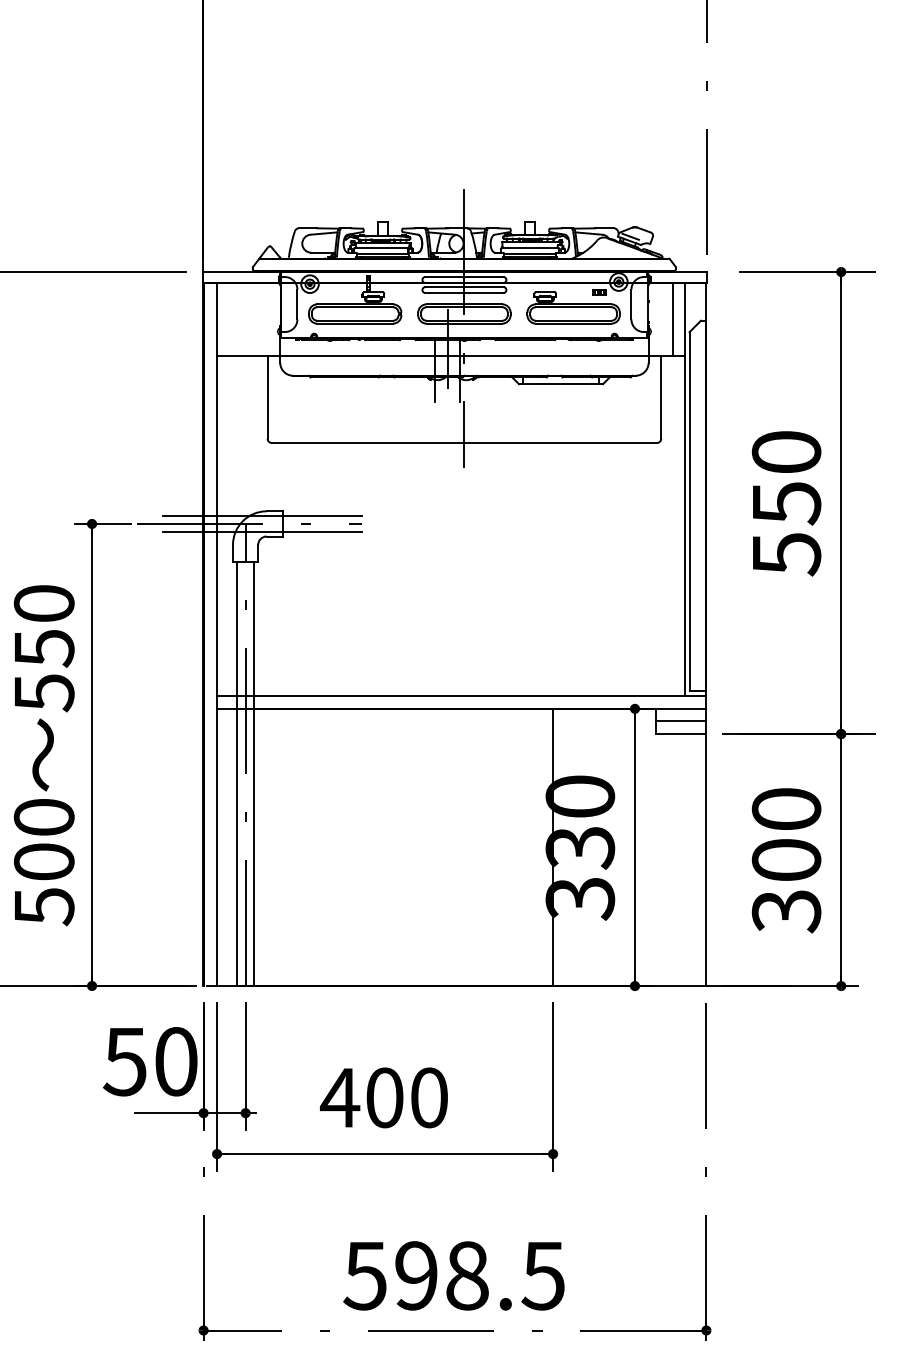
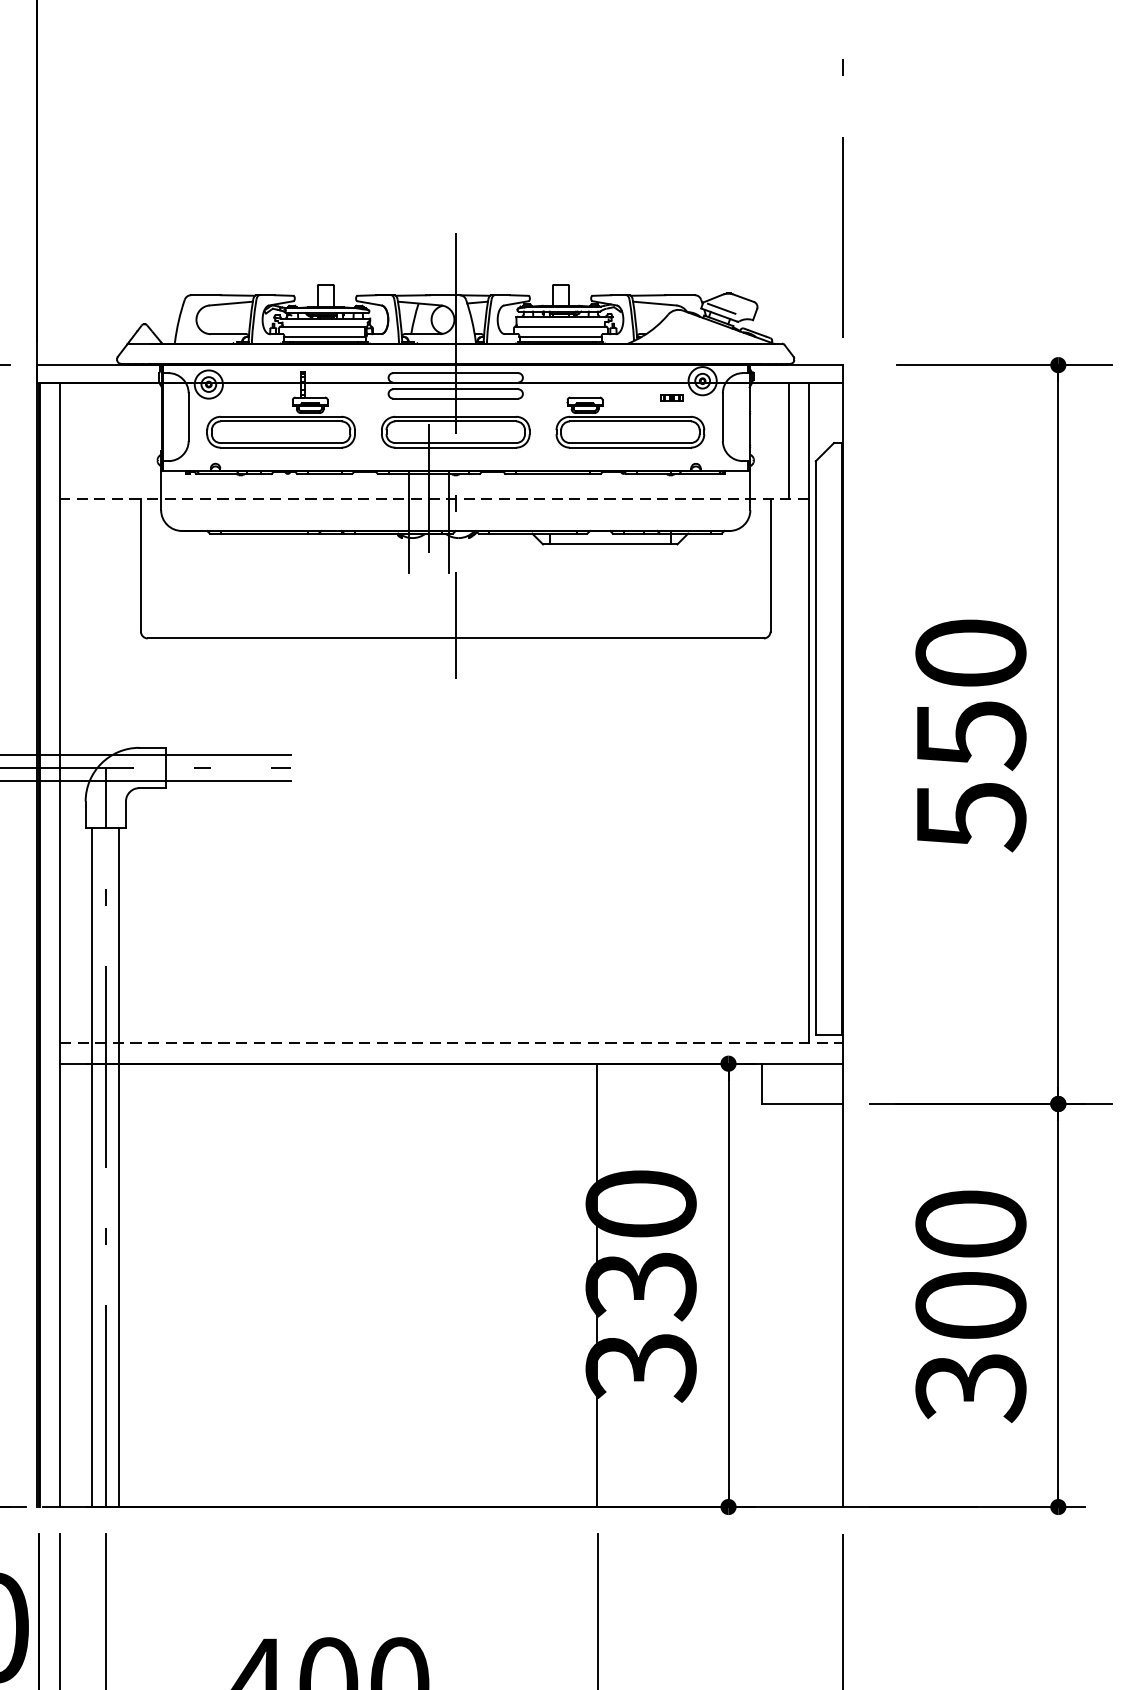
line: (450, 356) -> (433, 500), solid -> dashed
line: (461, 696) -> (451, 1043), solid -> dashed
line: (680, 721) -> (801, 1083), removed

